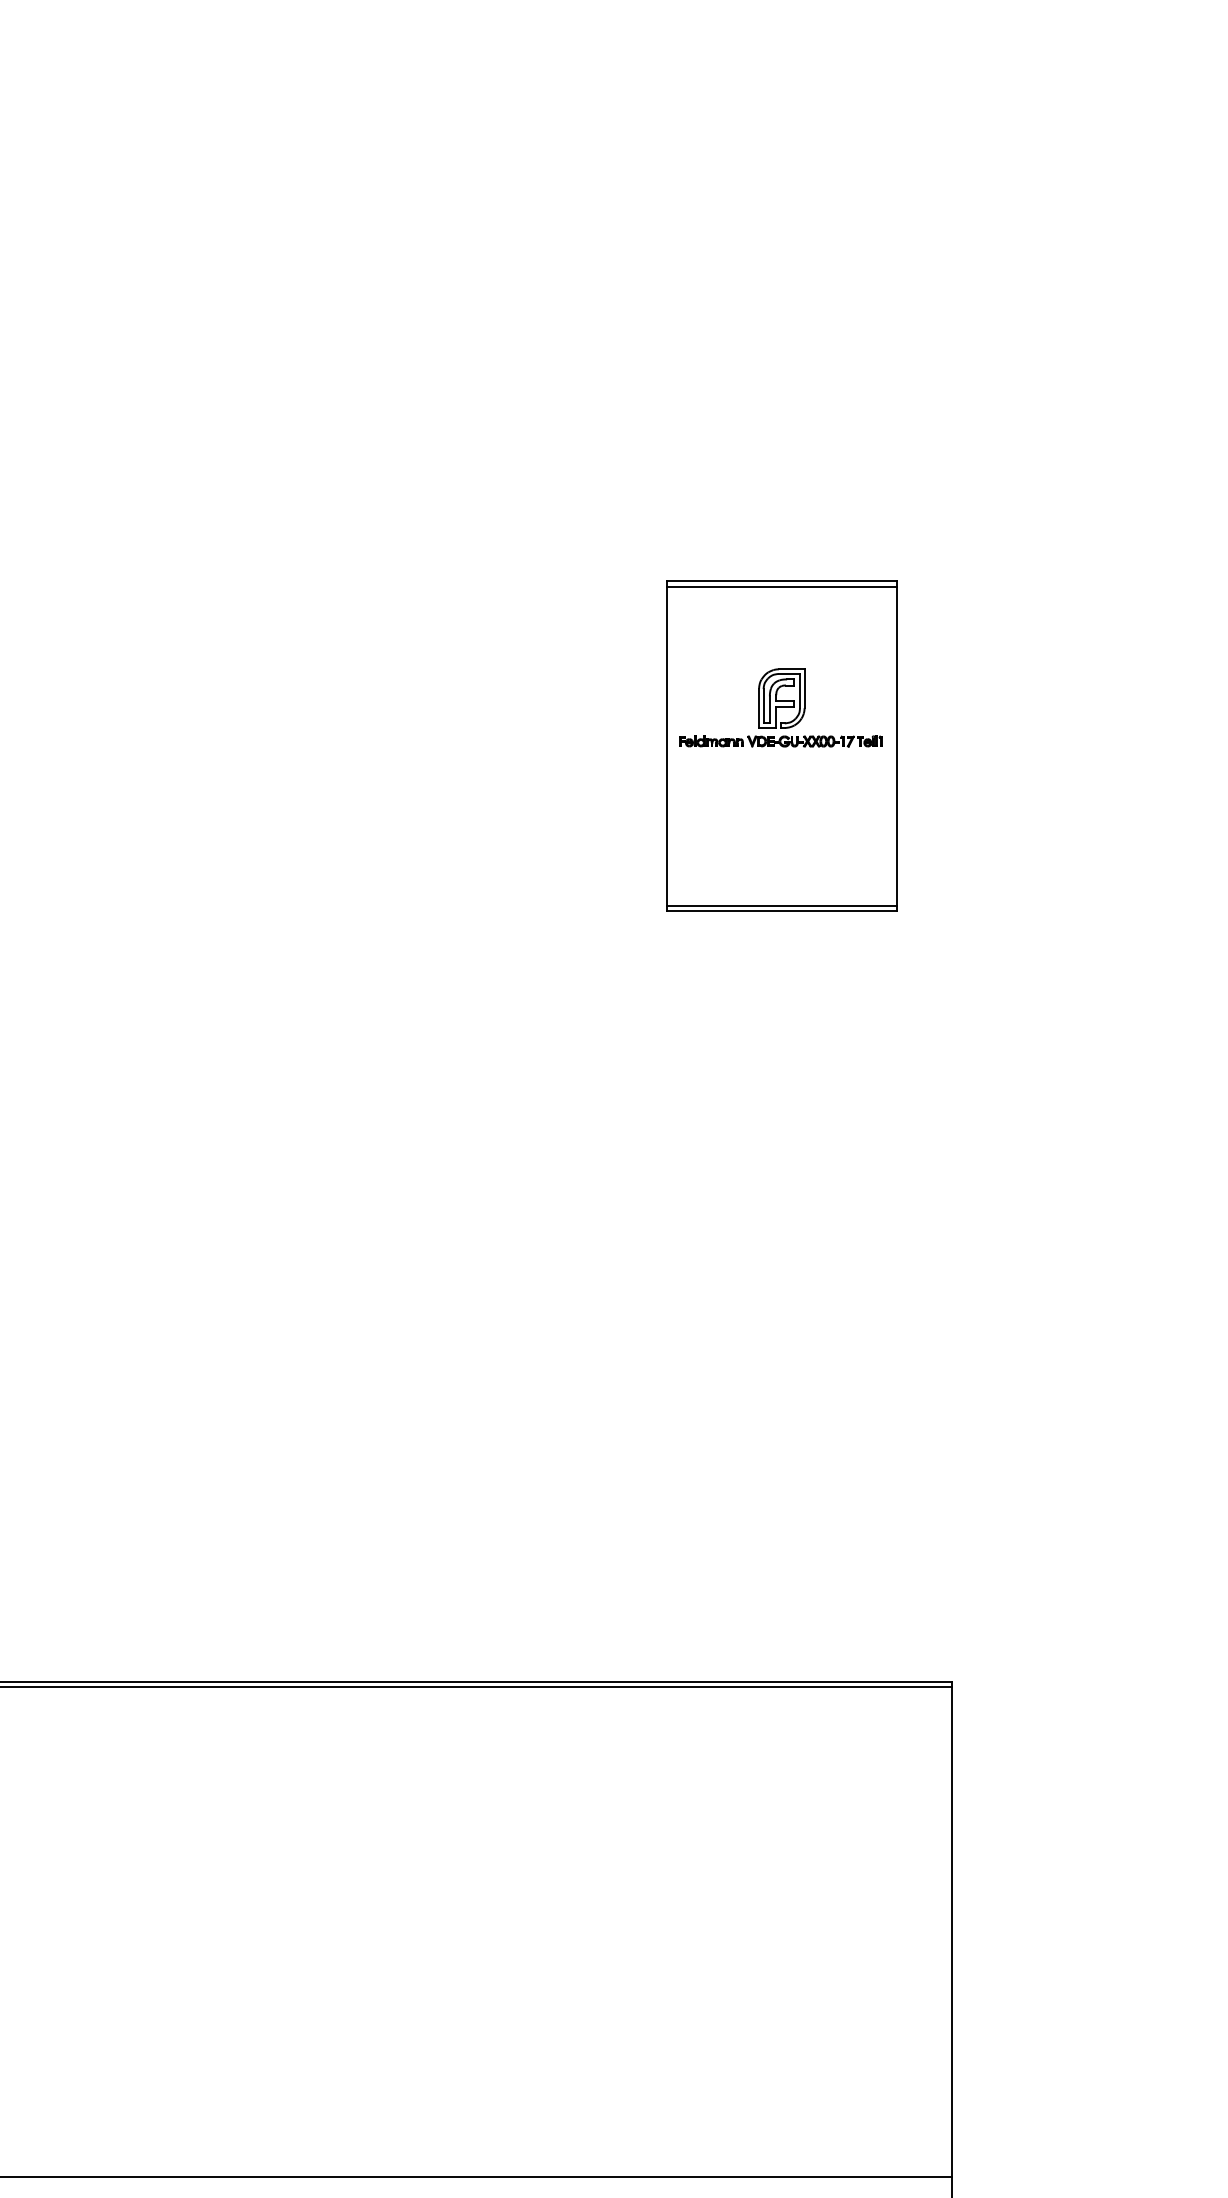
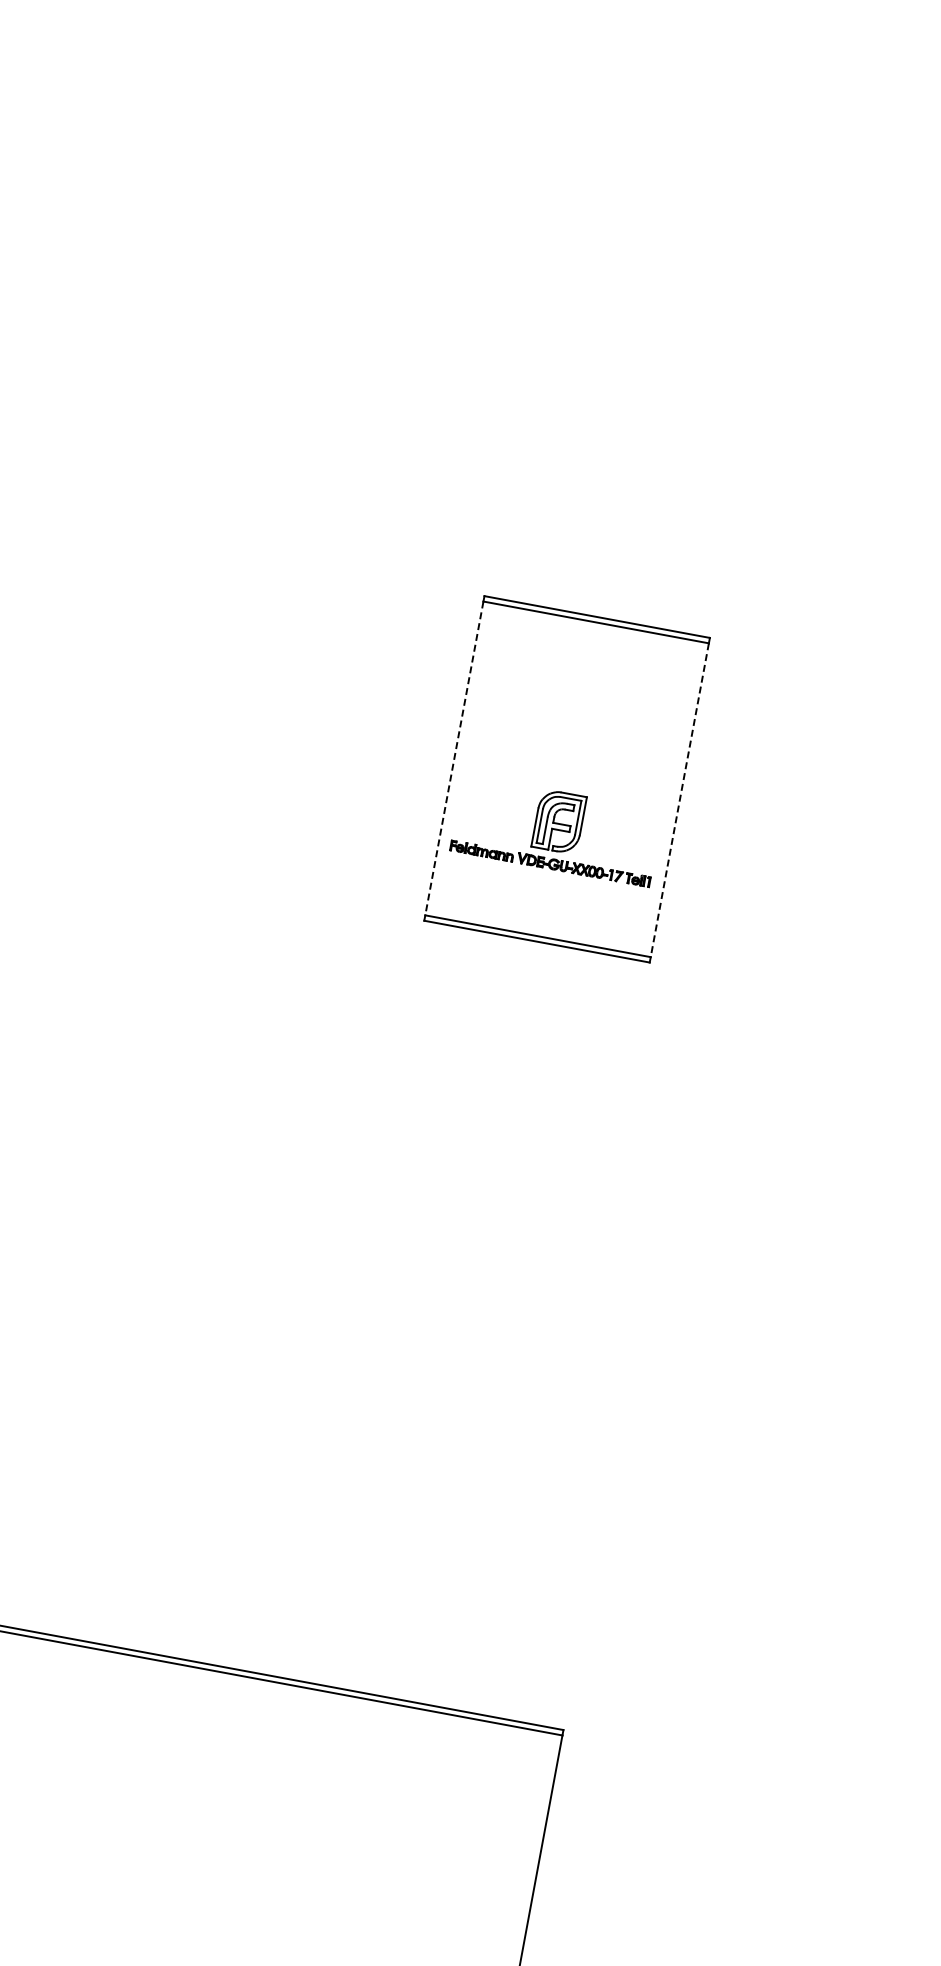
part: (780, 707) -> (556, 830), moved
line: (667, 746) -> (454, 758), solid -> dashed
line: (896, 746) -> (679, 800), solid -> dashed

